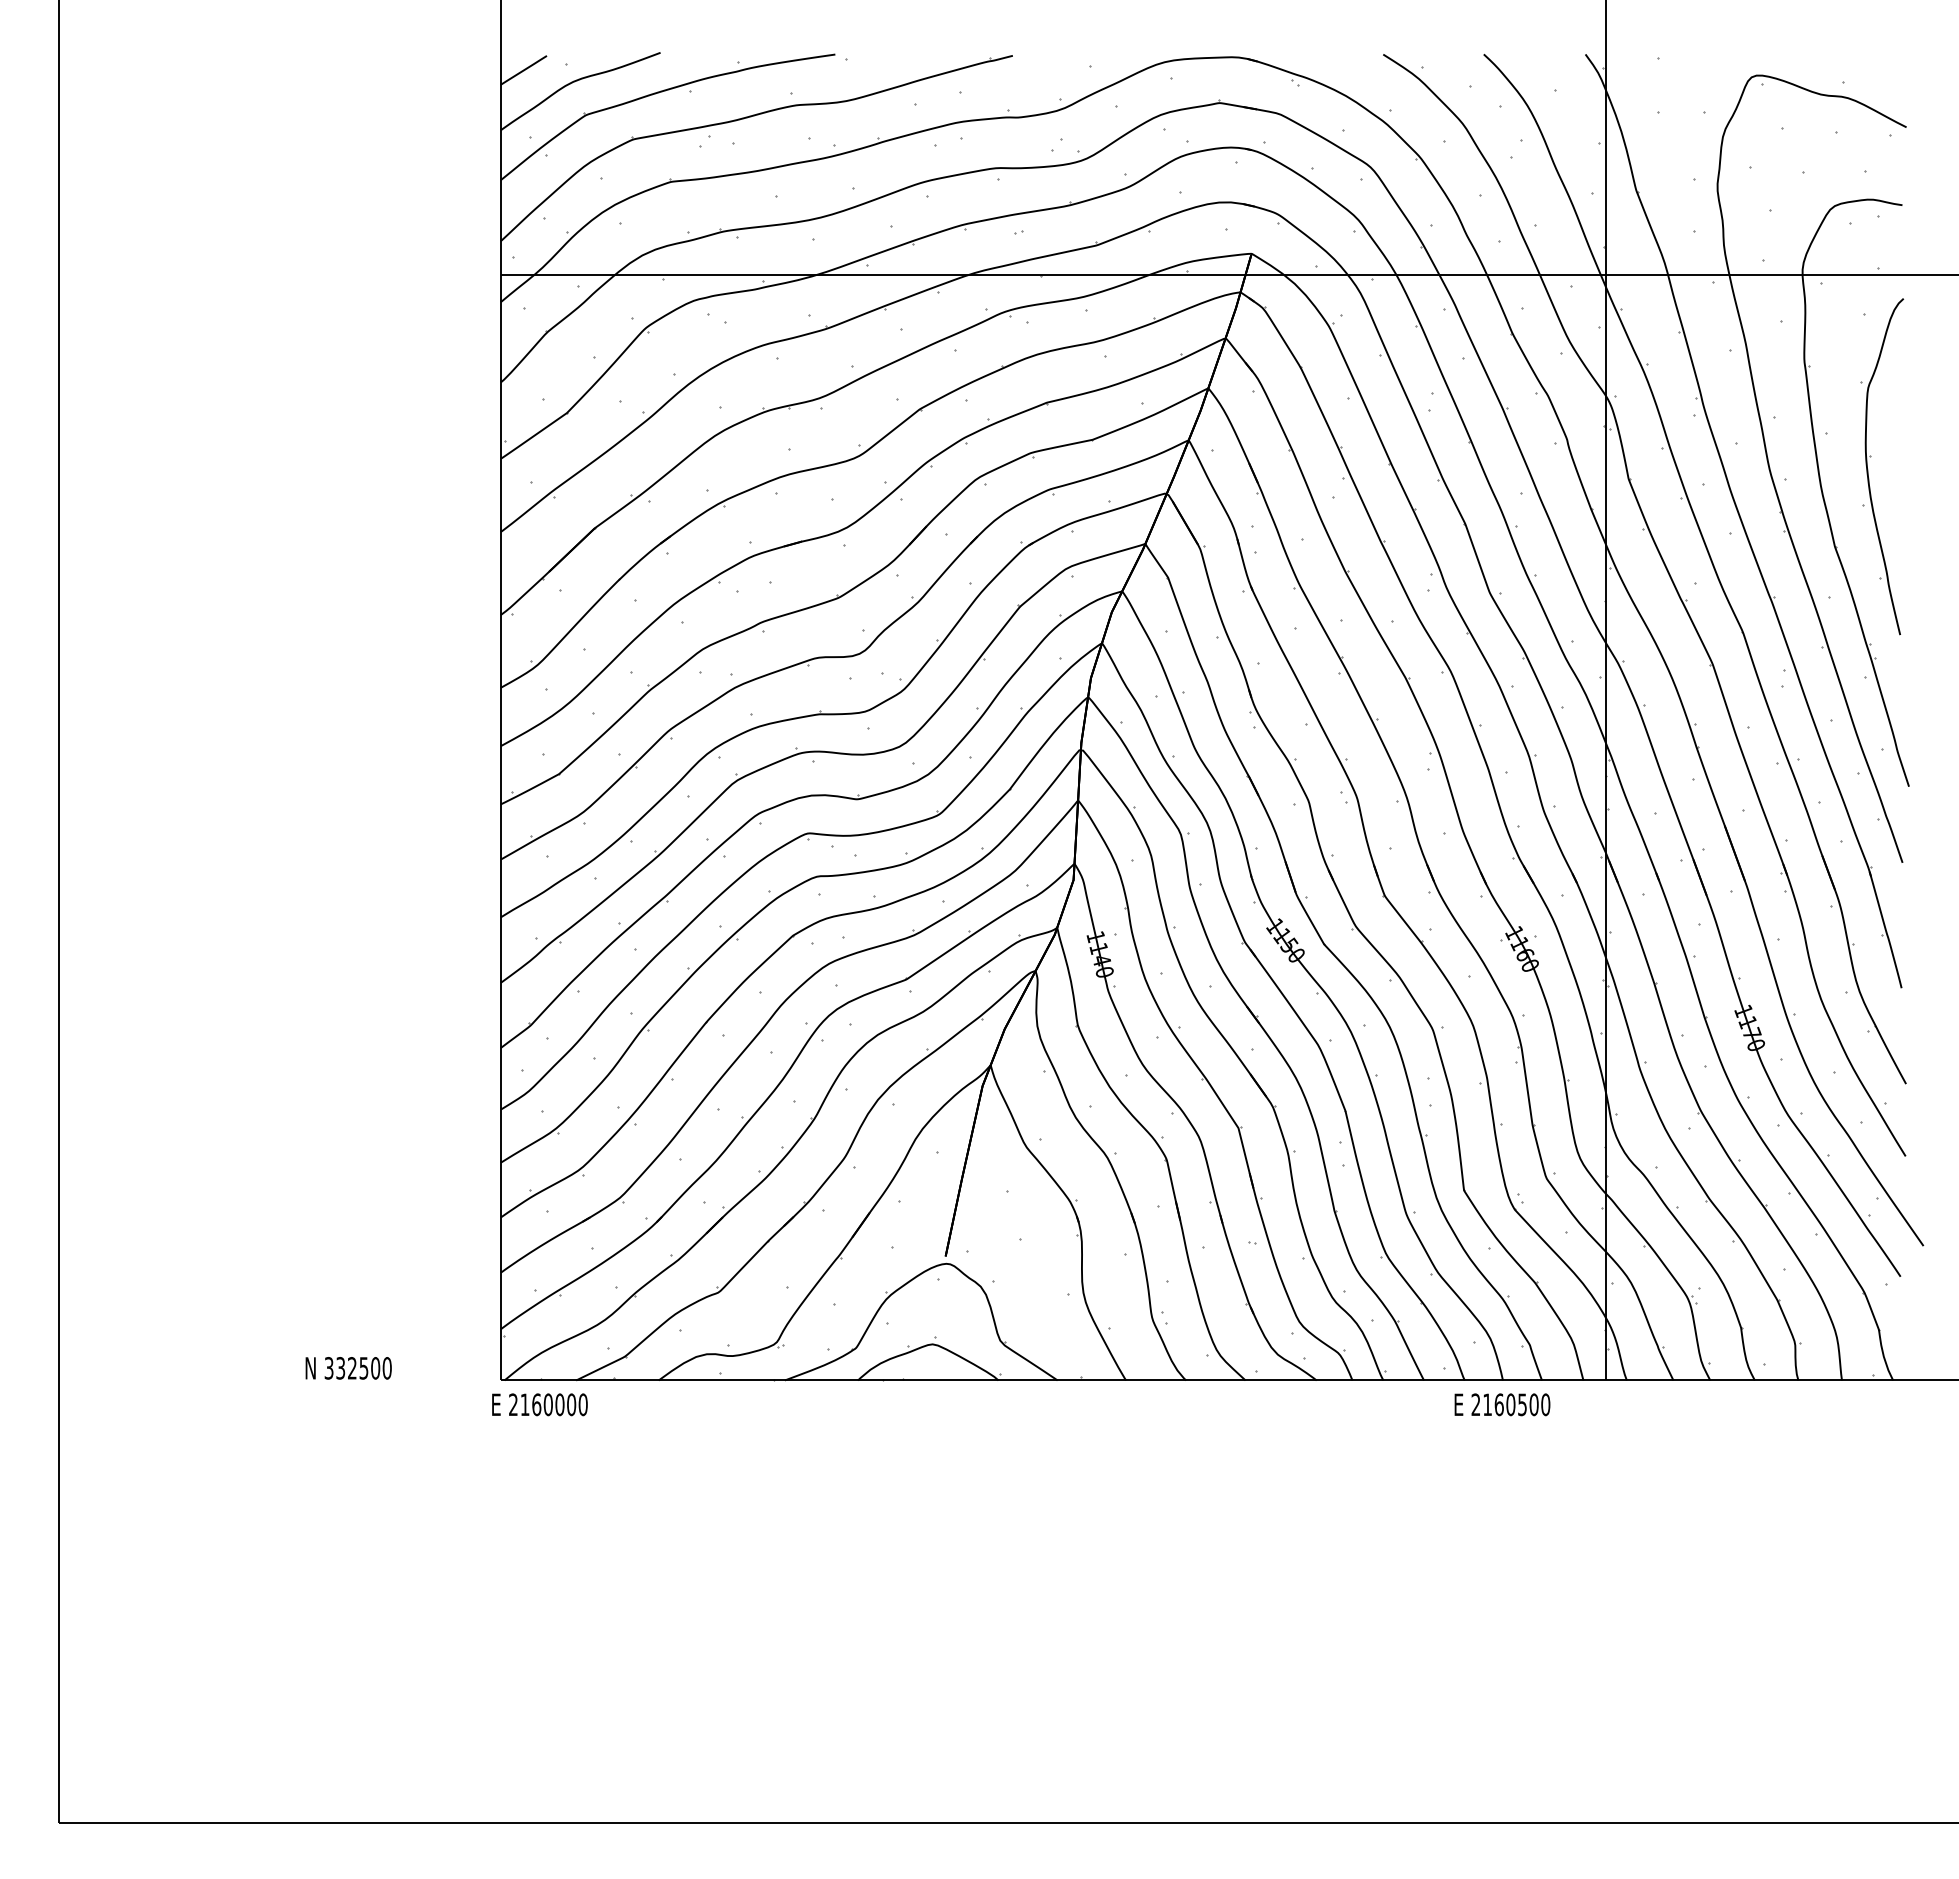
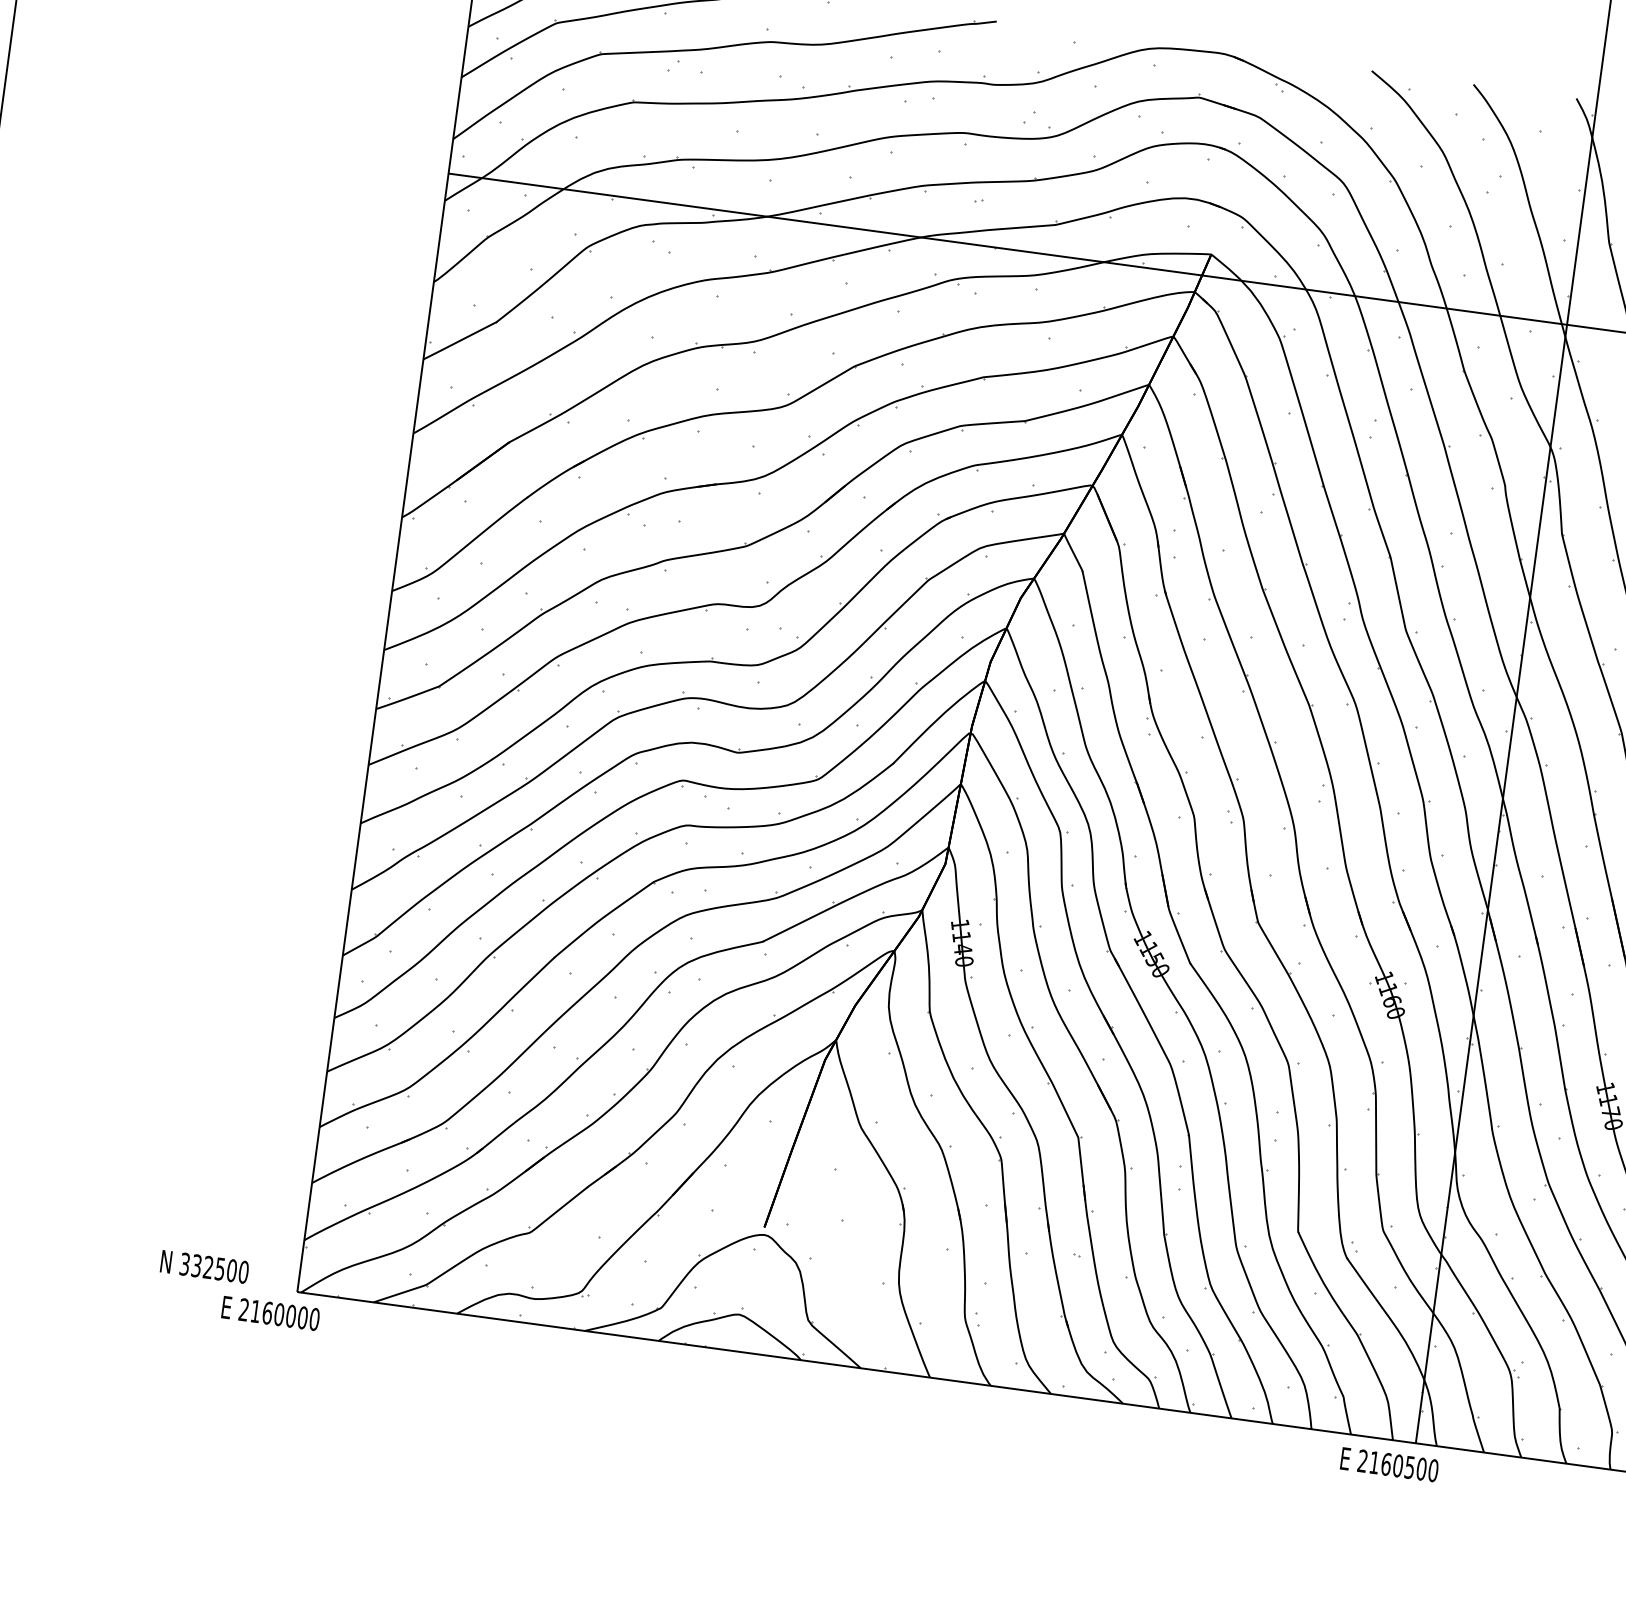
text: (348, 1368) -> (204, 1267), moved
text: (539, 1404) -> (270, 1313), moved
text: (1502, 1404) -> (1389, 1464), moved

